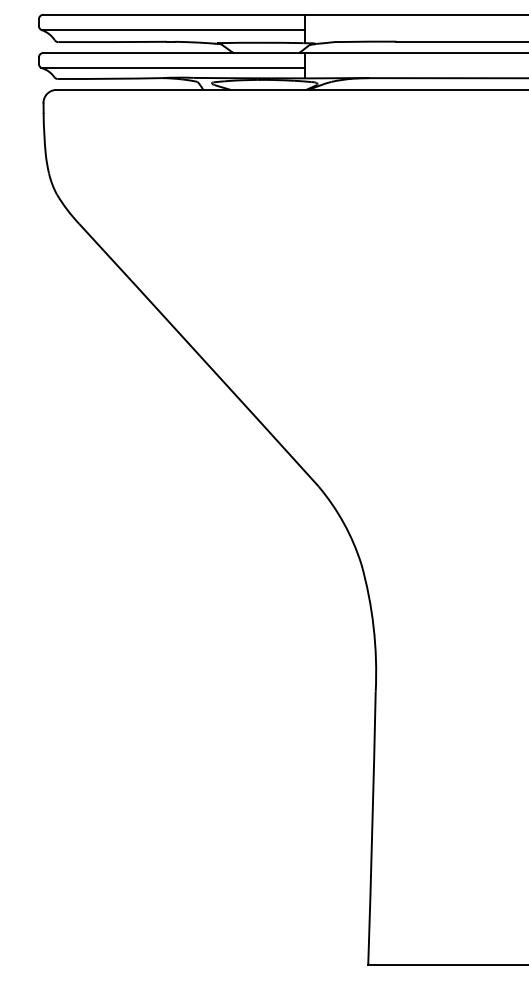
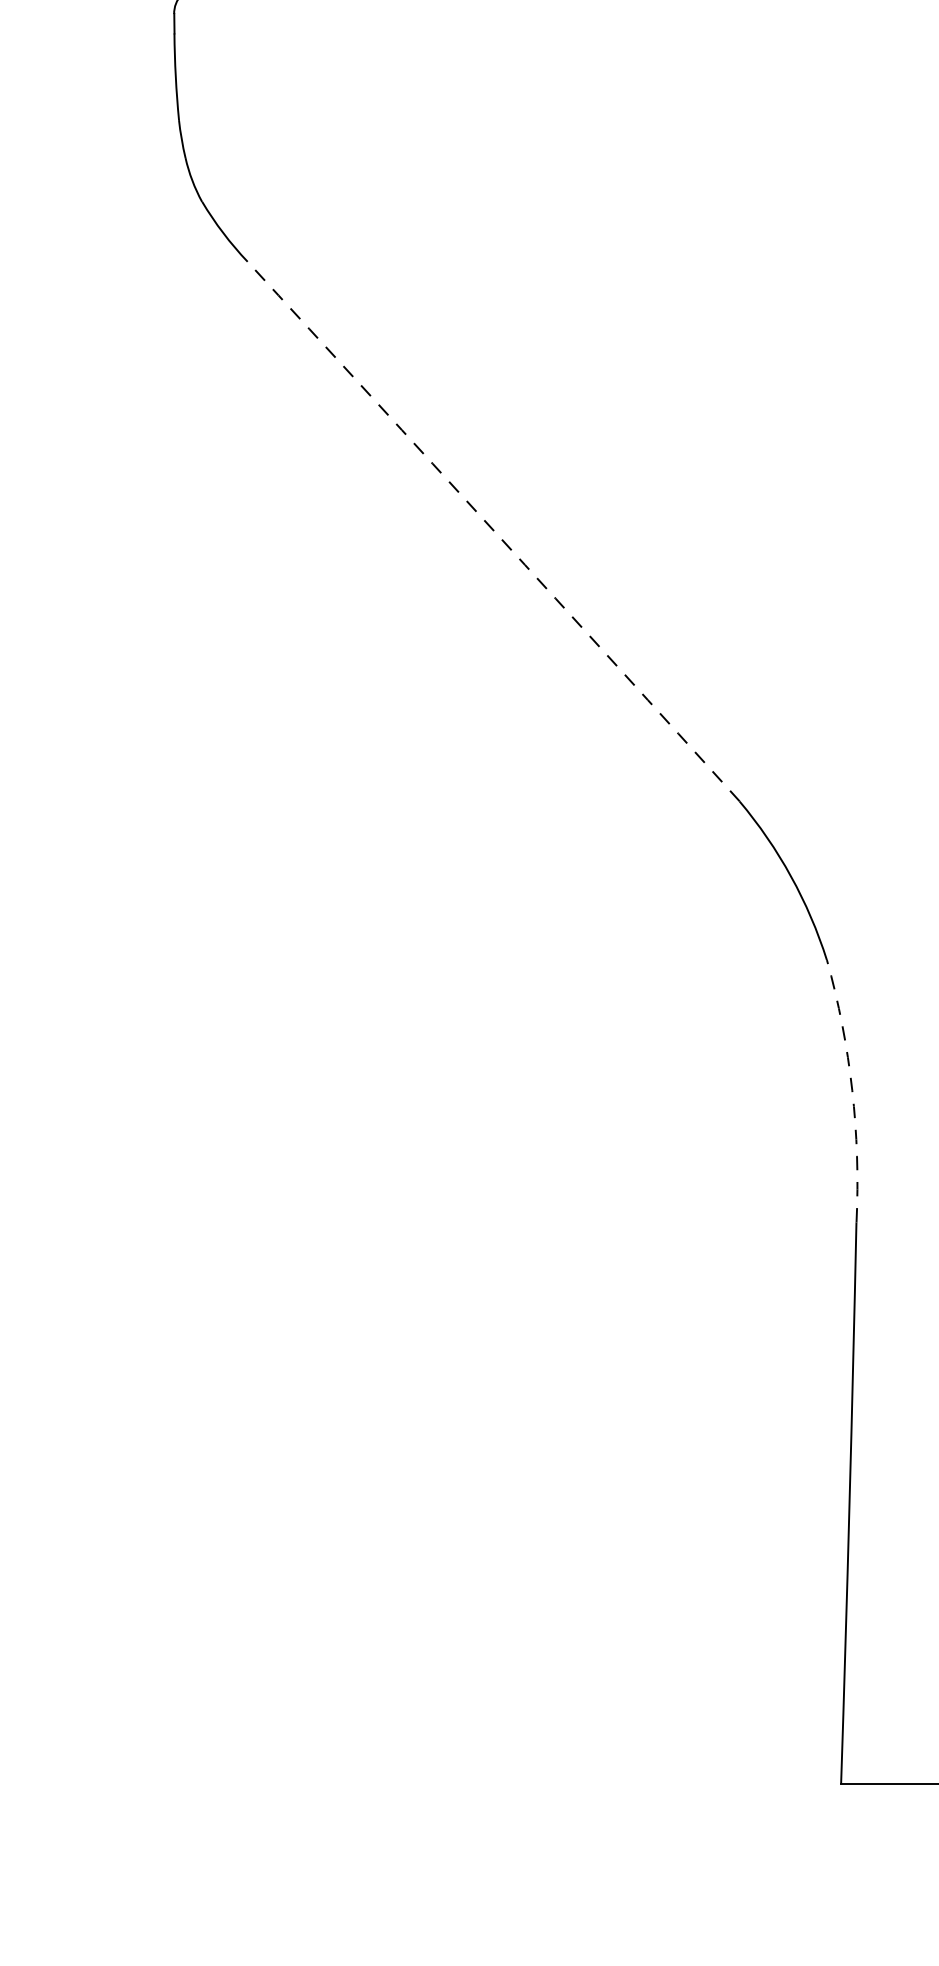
arc: (199, 355) -> (494, 531), solid -> dashed
arc: (373, 627) -> (851, 1090), solid -> dashed

